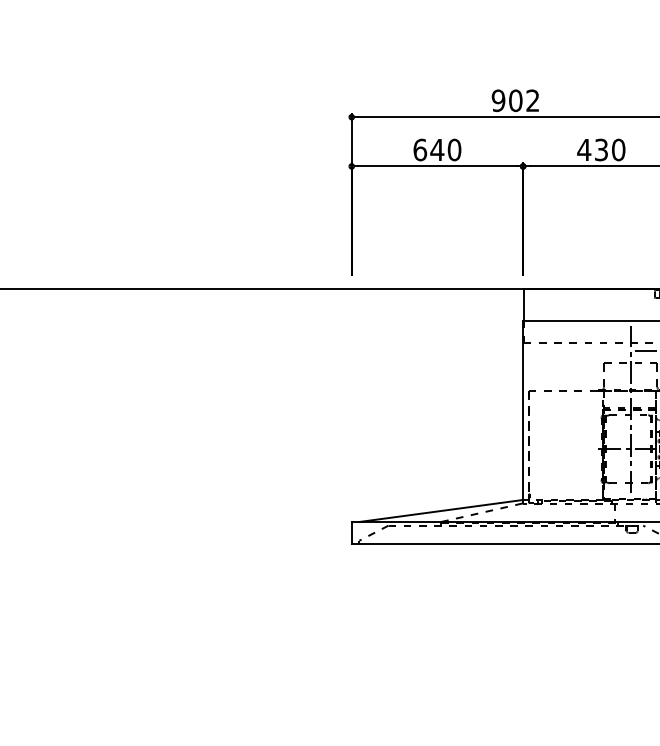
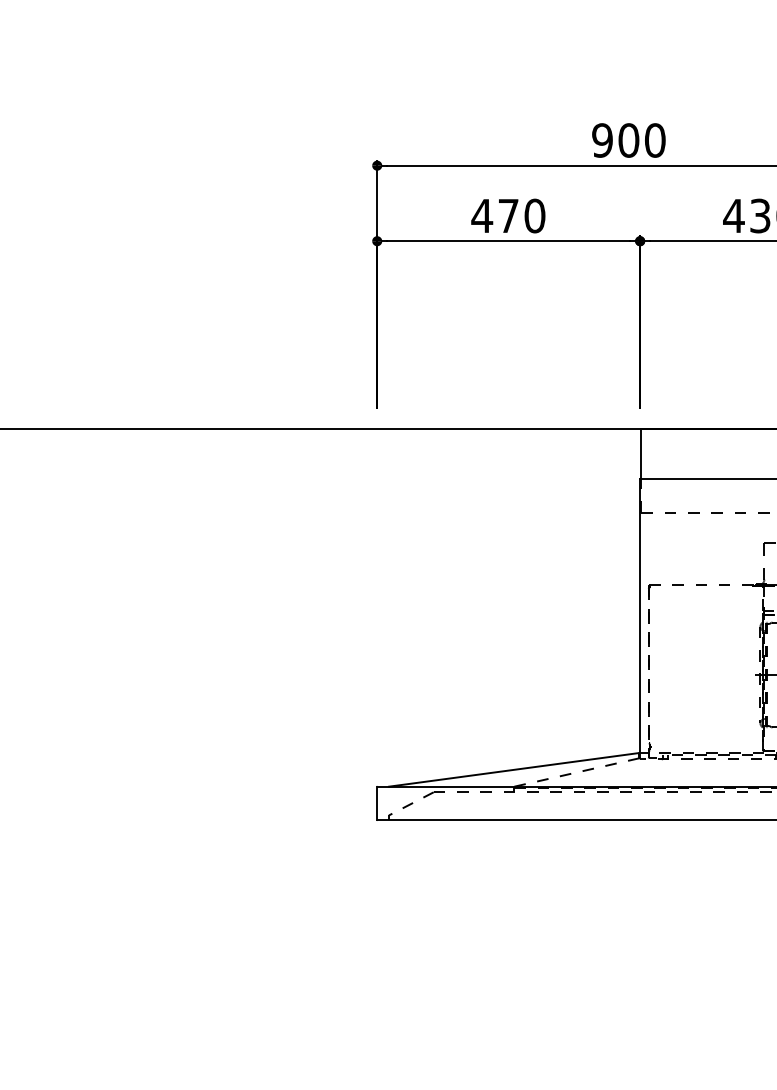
text: (532, 100) -> (654, 140), 902 -> 900
text: (428, 149) -> (494, 215), 640 -> 470

